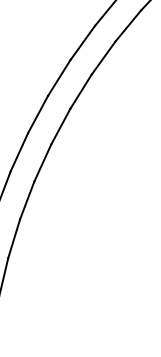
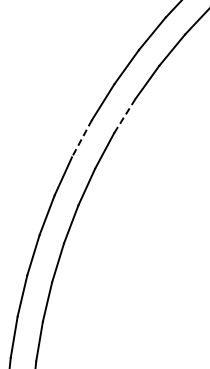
line: (81, 91) -> (125, 115), solid -> dashed
line: (37, 115) -> (81, 139), solid -> dashed

